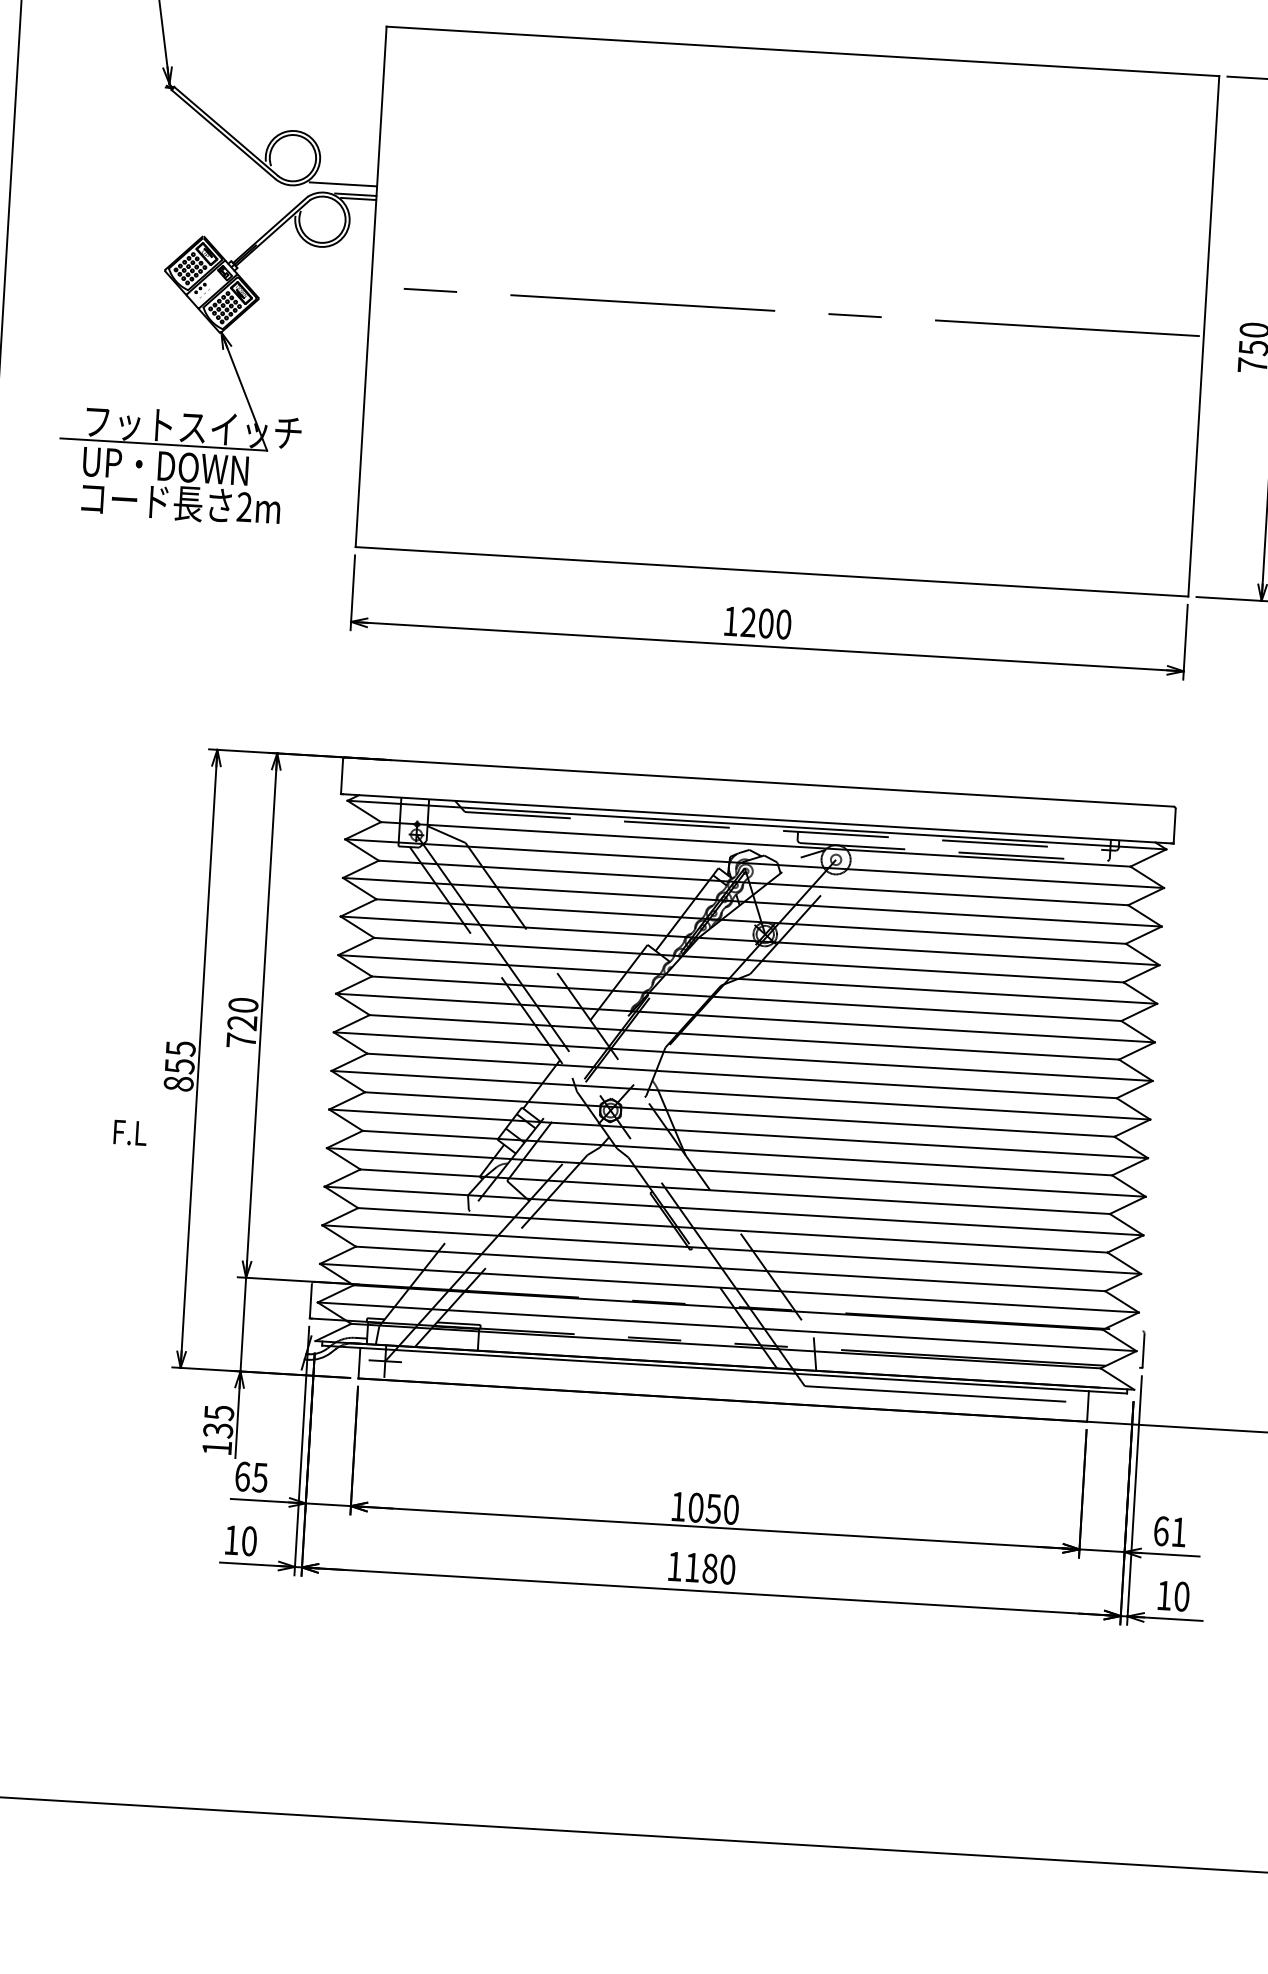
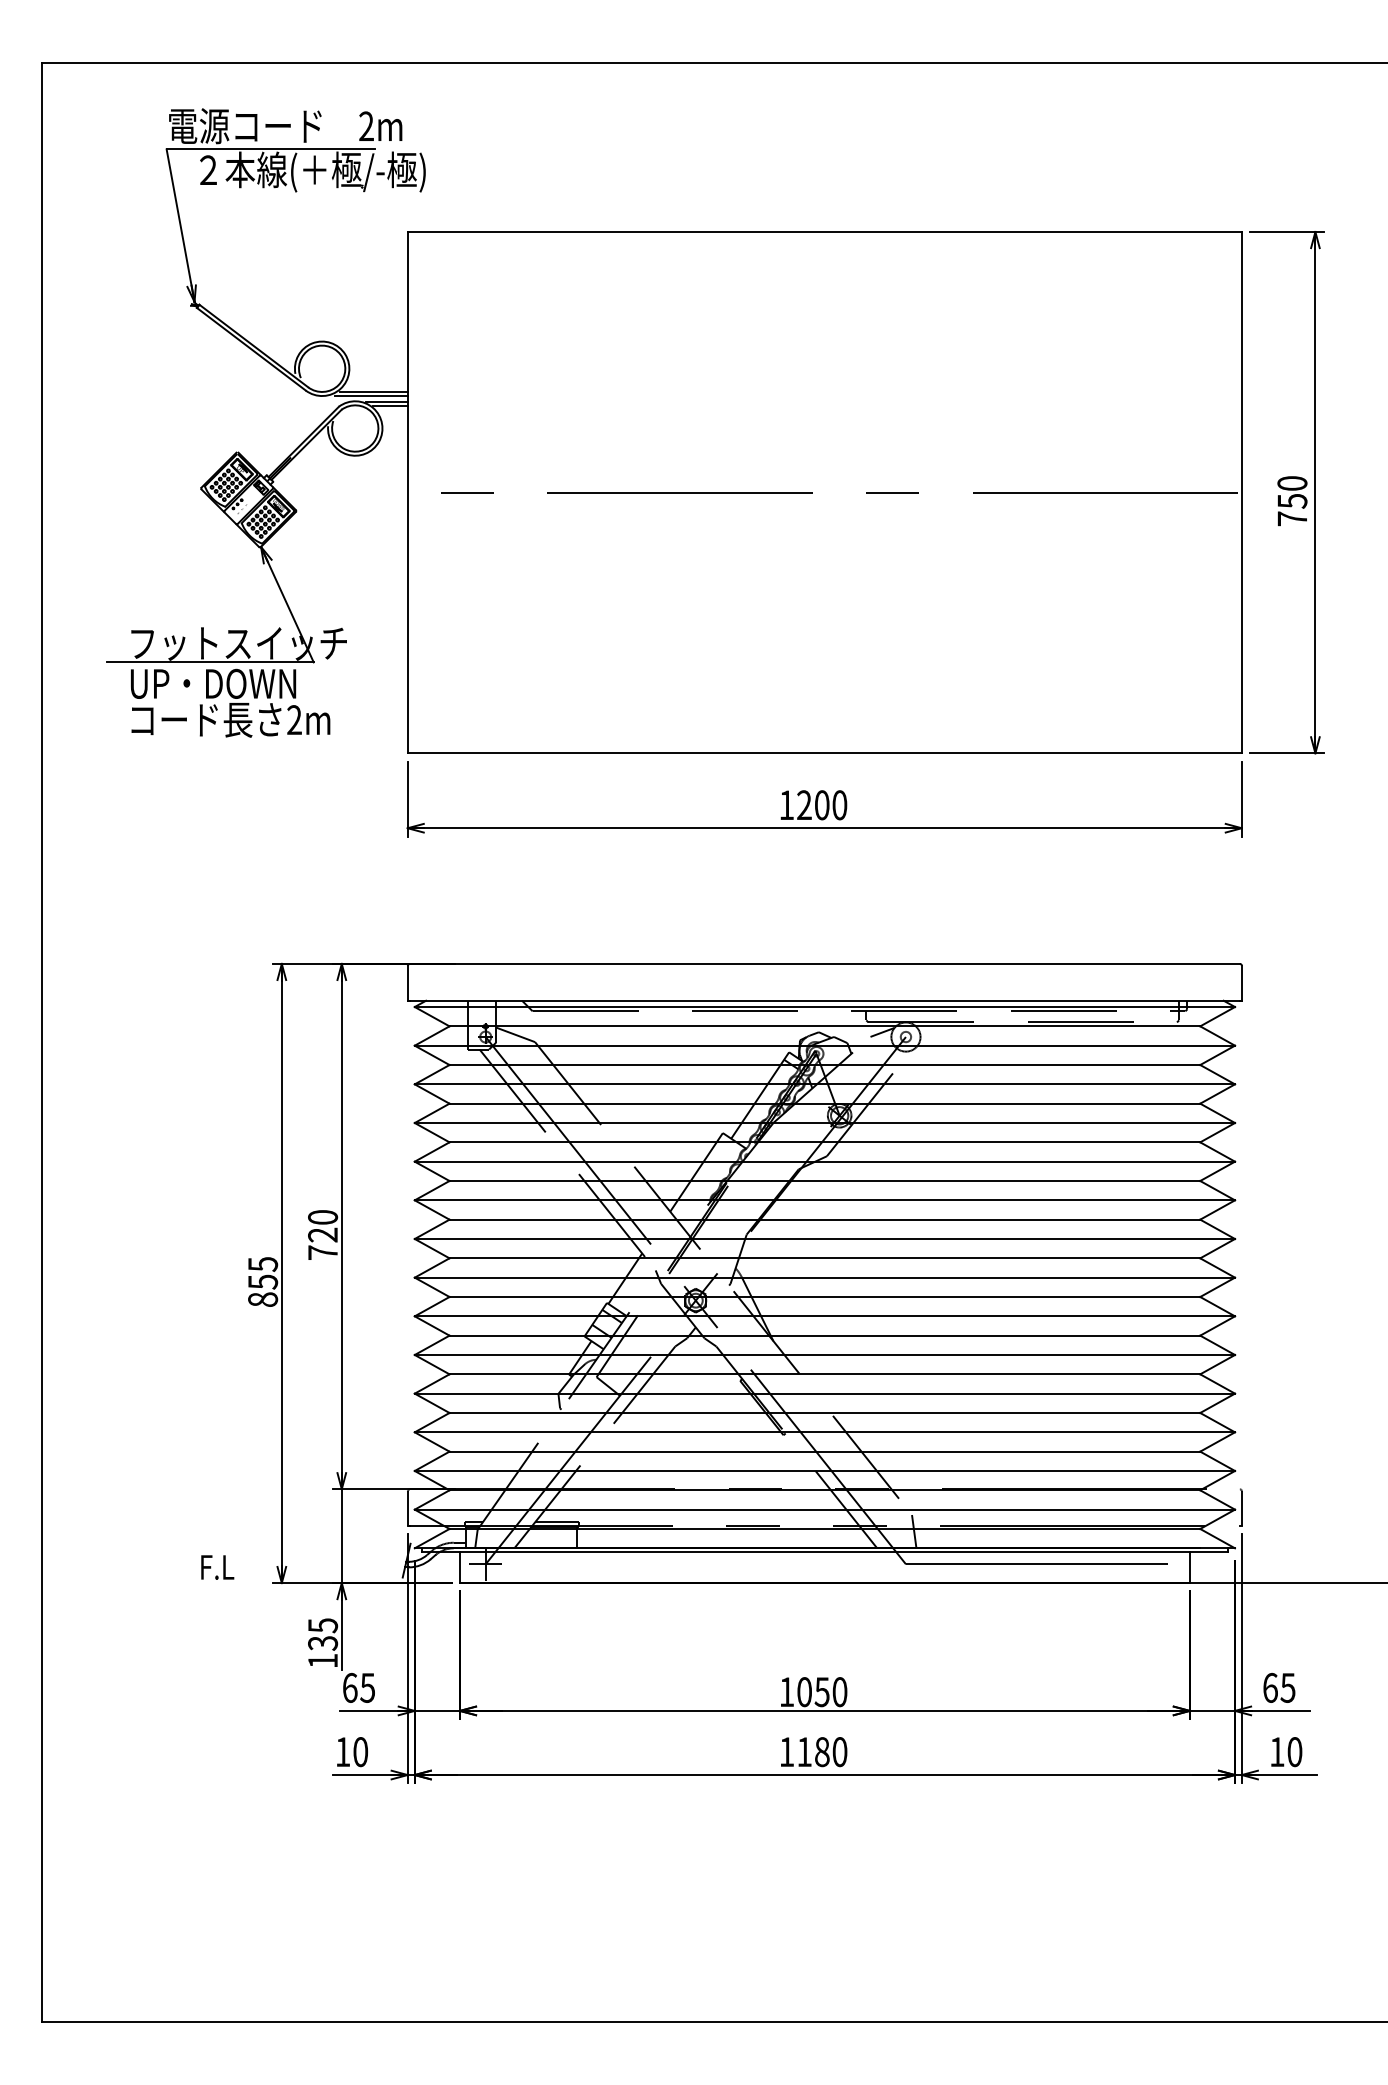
line: (339, 188) -> (370, 396), added
text: (130, 1132) -> (217, 1567), moved
text: (1178, 1531) -> (1287, 1687), 61 -> 65

